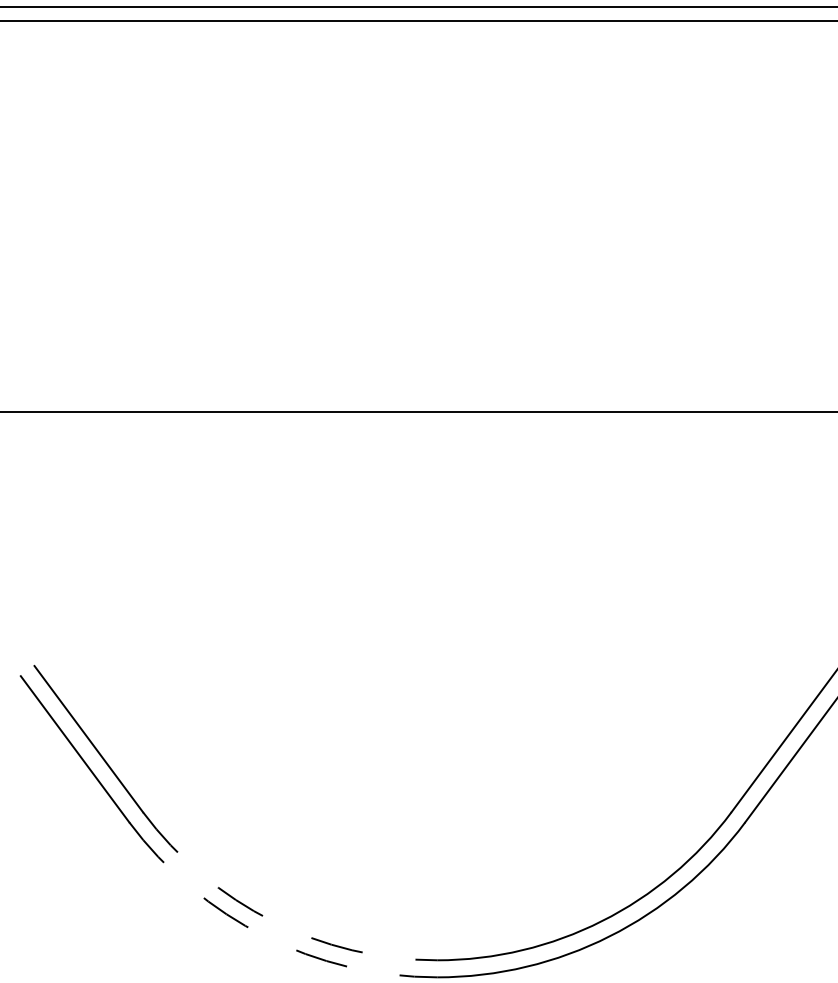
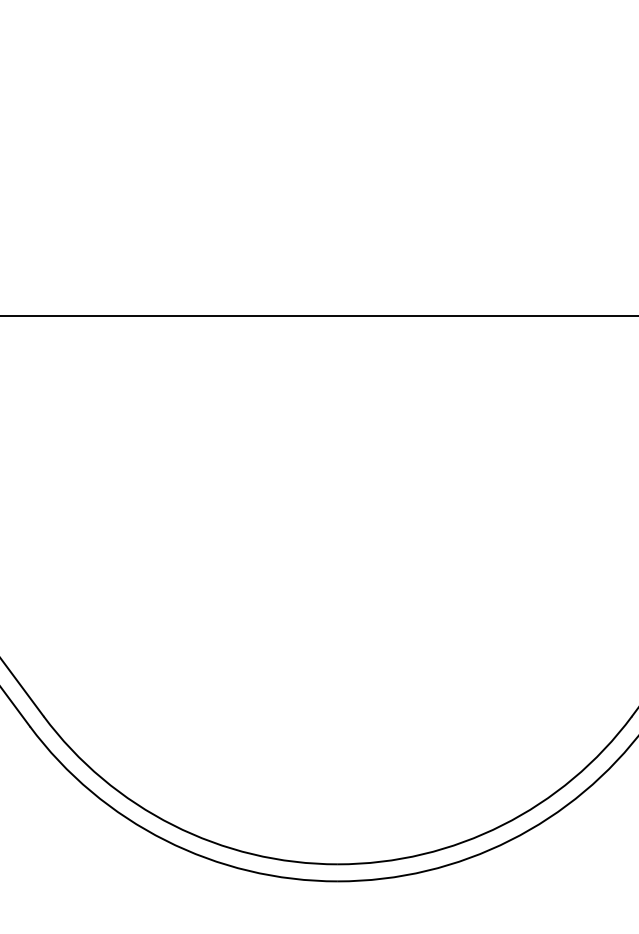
arc: (272, 921) -> (173, 825), dashed -> solid
arc: (264, 936) -> (165, 840), dashed -> solid

